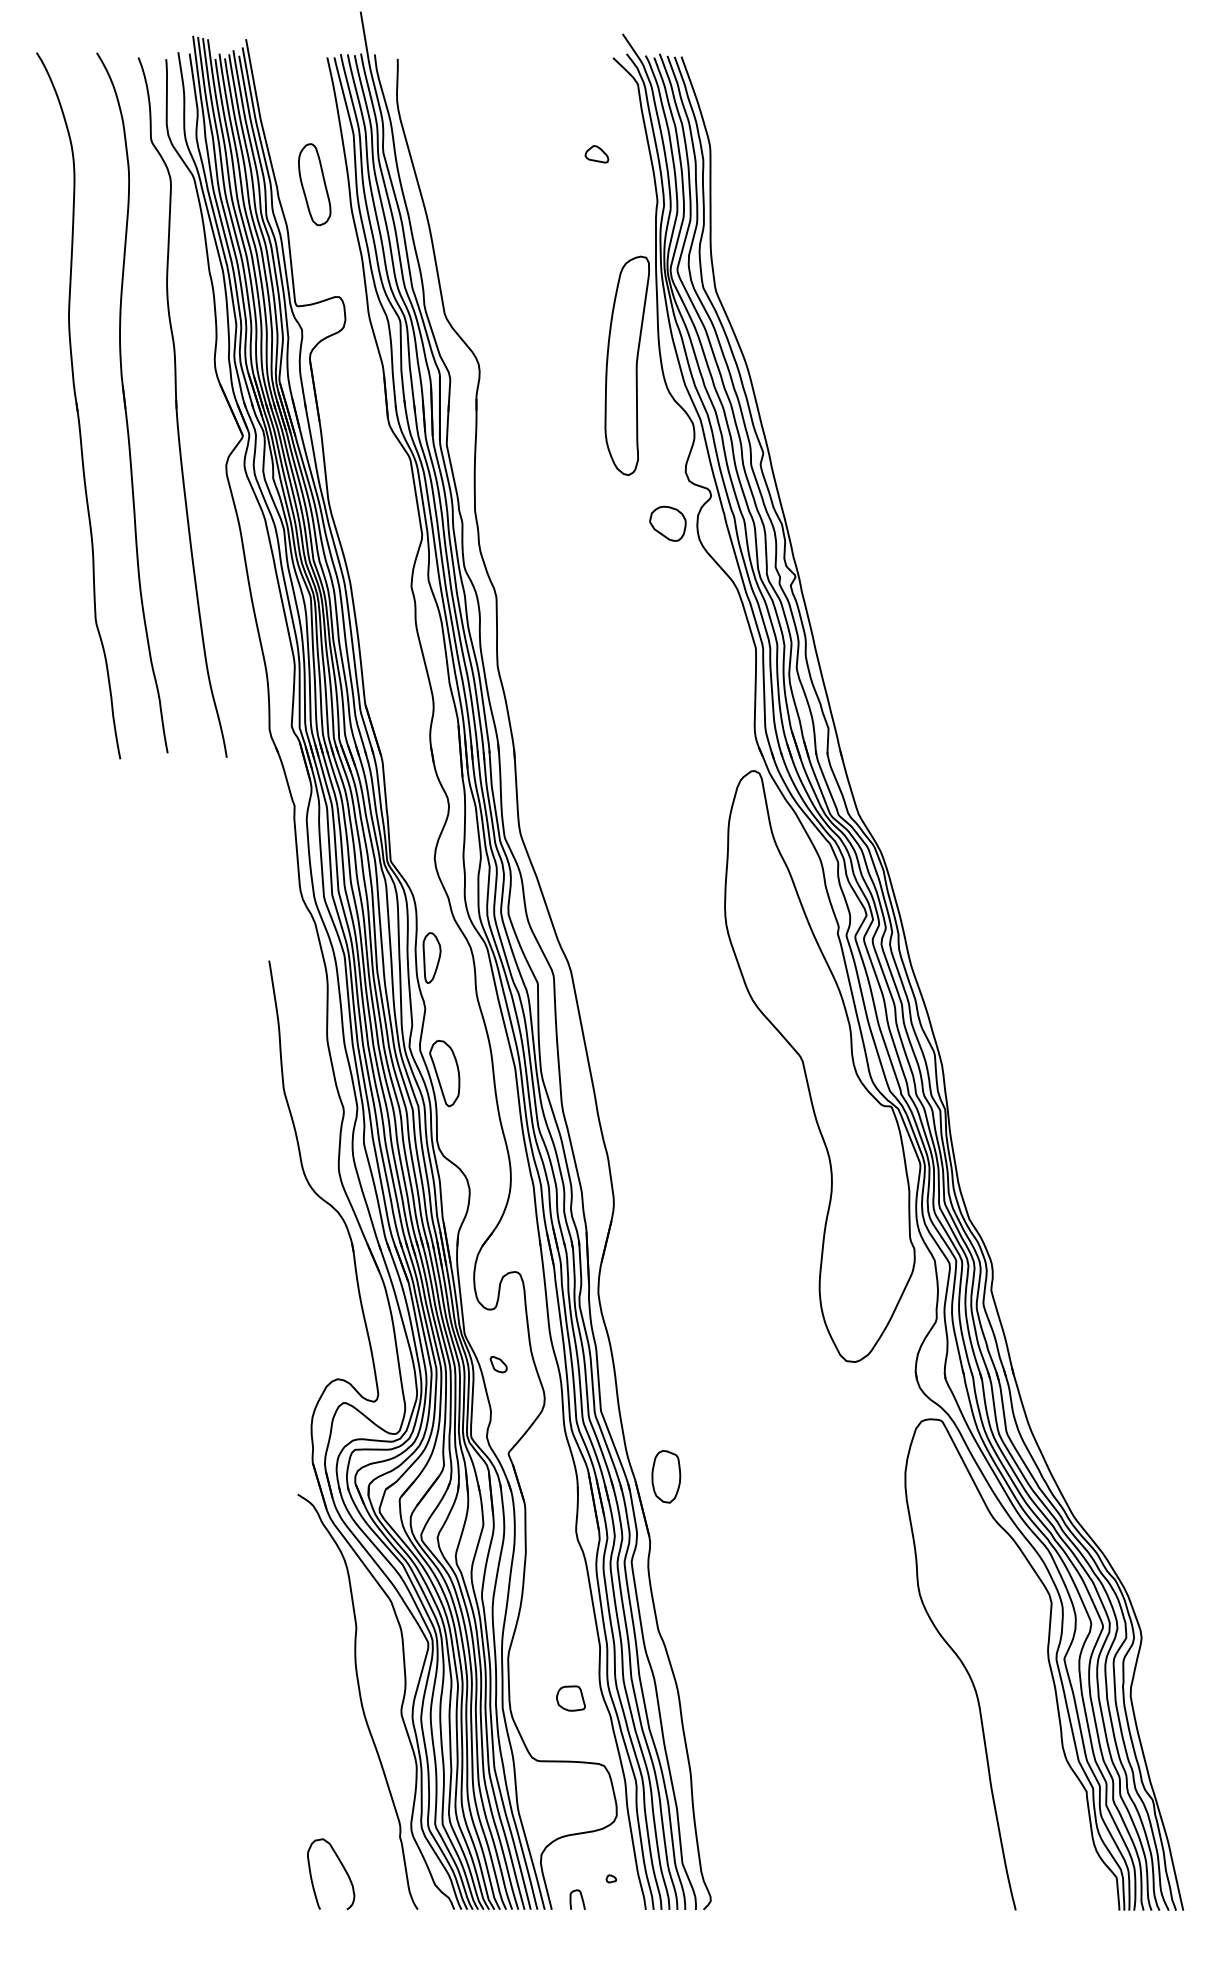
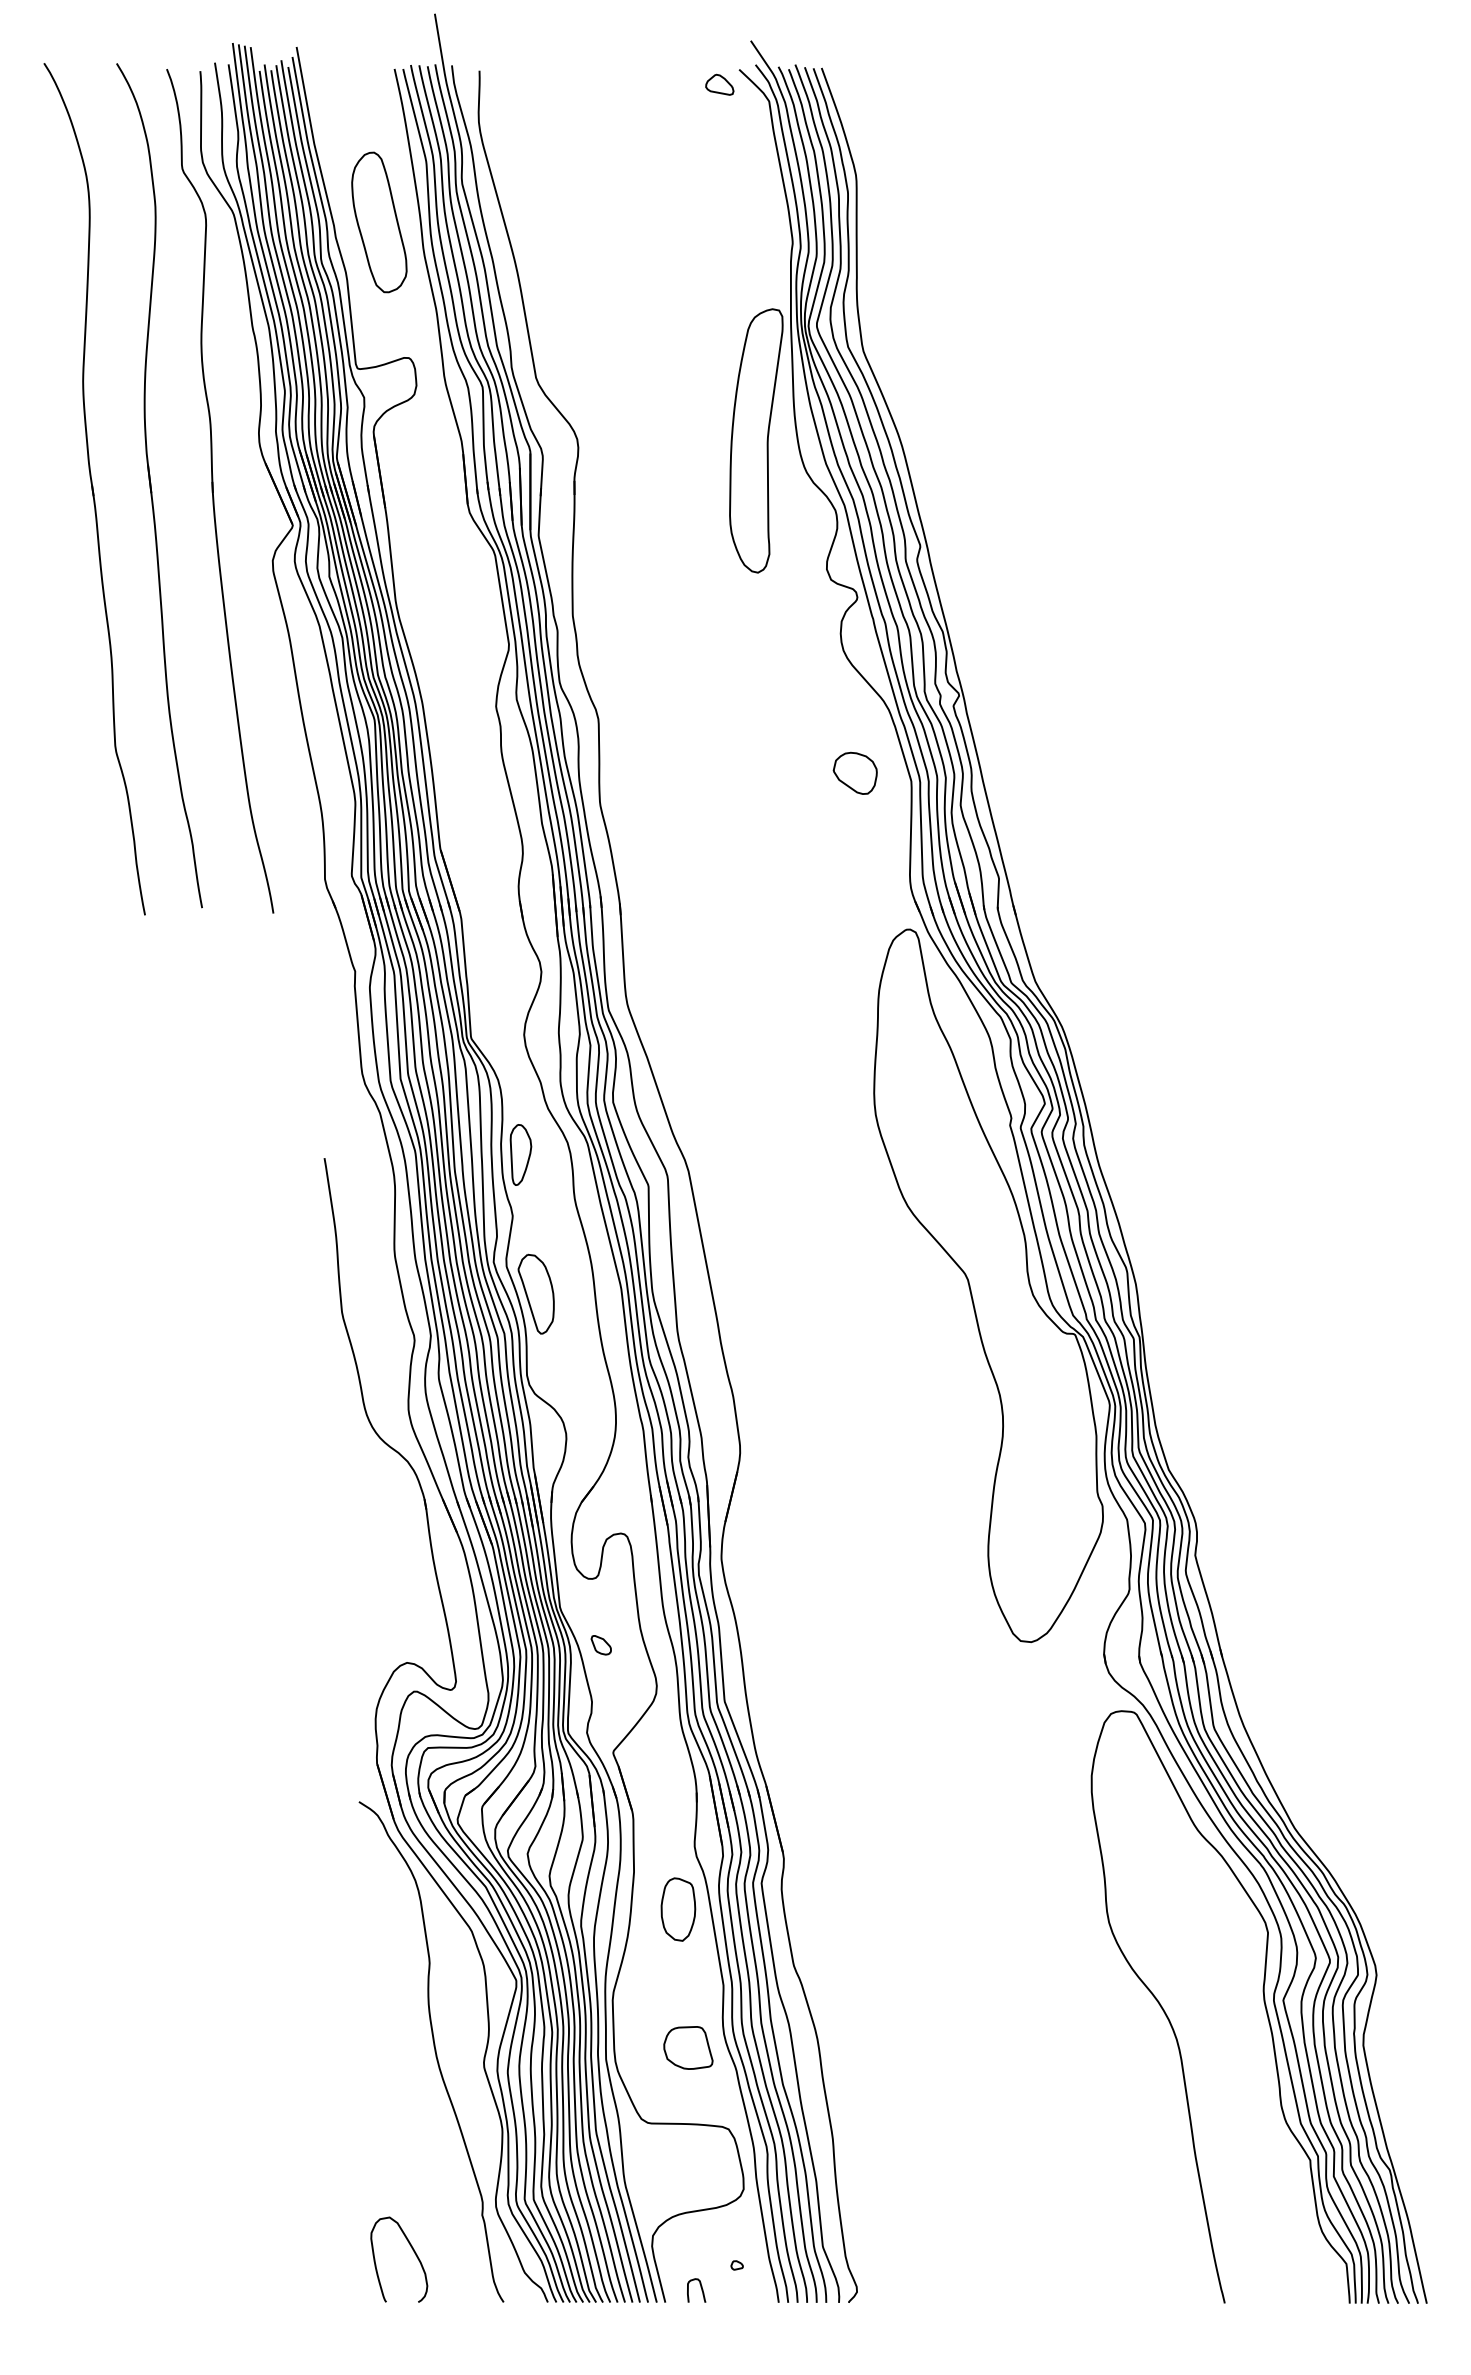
part: (596, 154) -> (719, 84), moved
part: (314, 184) -> (379, 222), size x1.43
part: (667, 523) -> (854, 772), moved
part: (666, 1476) -> (678, 1909), moved
part: (571, 1698) -> (688, 2047), size x1.43

